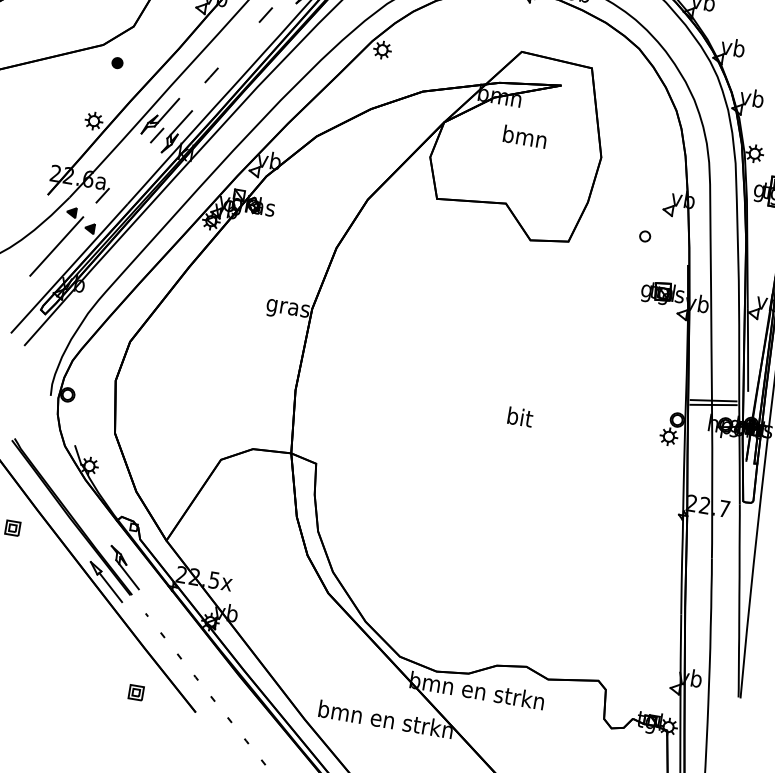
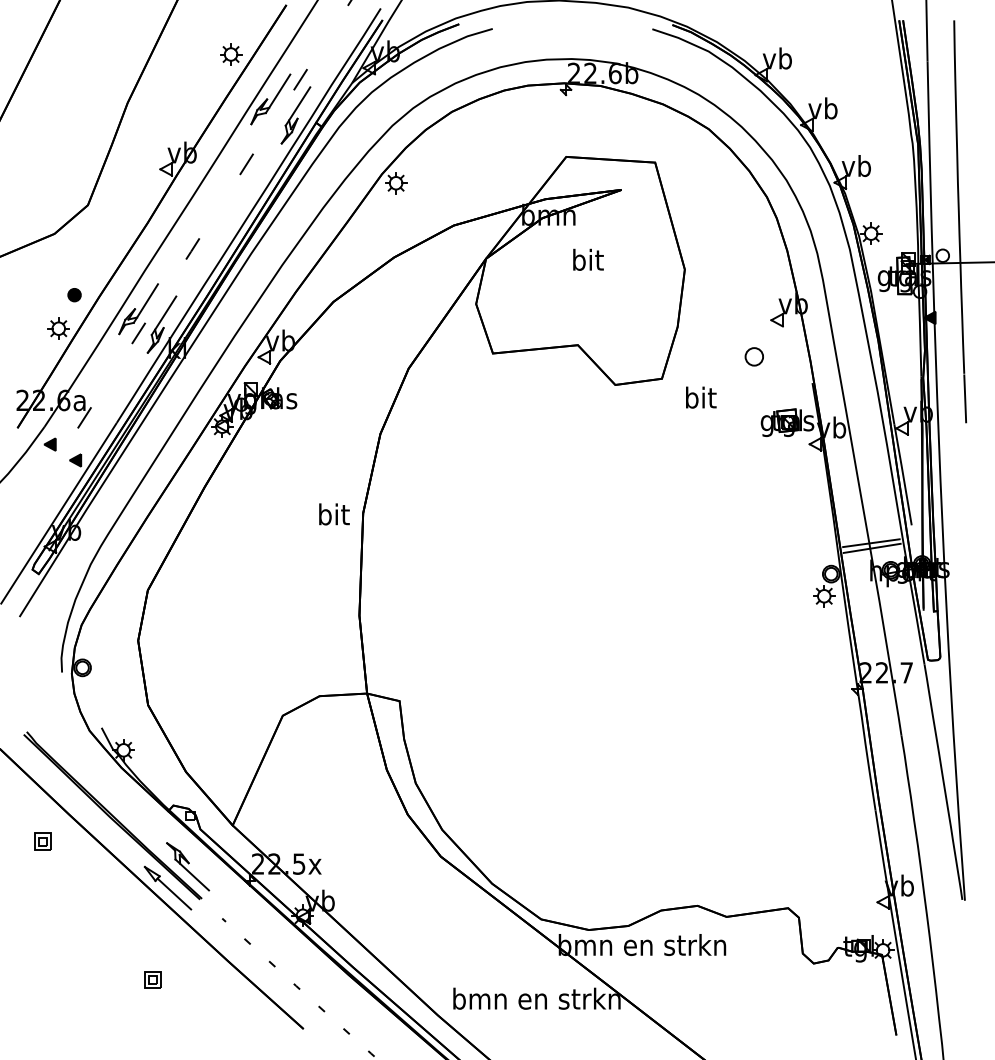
part: (117, 63) -> (74, 295), moved
text: (525, 136) -> (587, 259), bmn -> bit
part: (645, 236) -> (754, 356), size x1.4
line: (56, 246) -> (38, 489), removed
text: (287, 308) -> (333, 517), gras -> bit
text: (520, 417) -> (701, 397), moved
part: (135, 692) -> (152, 979), moved

